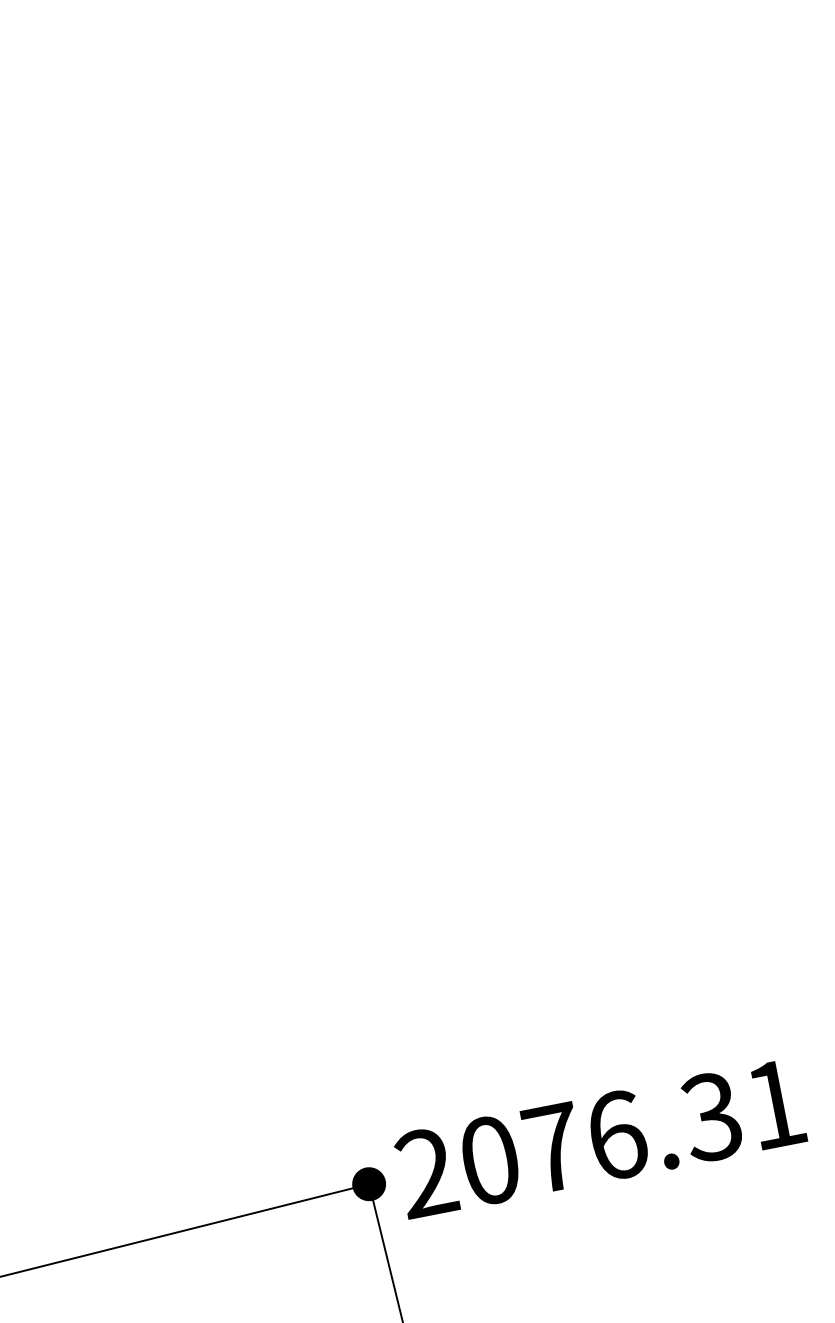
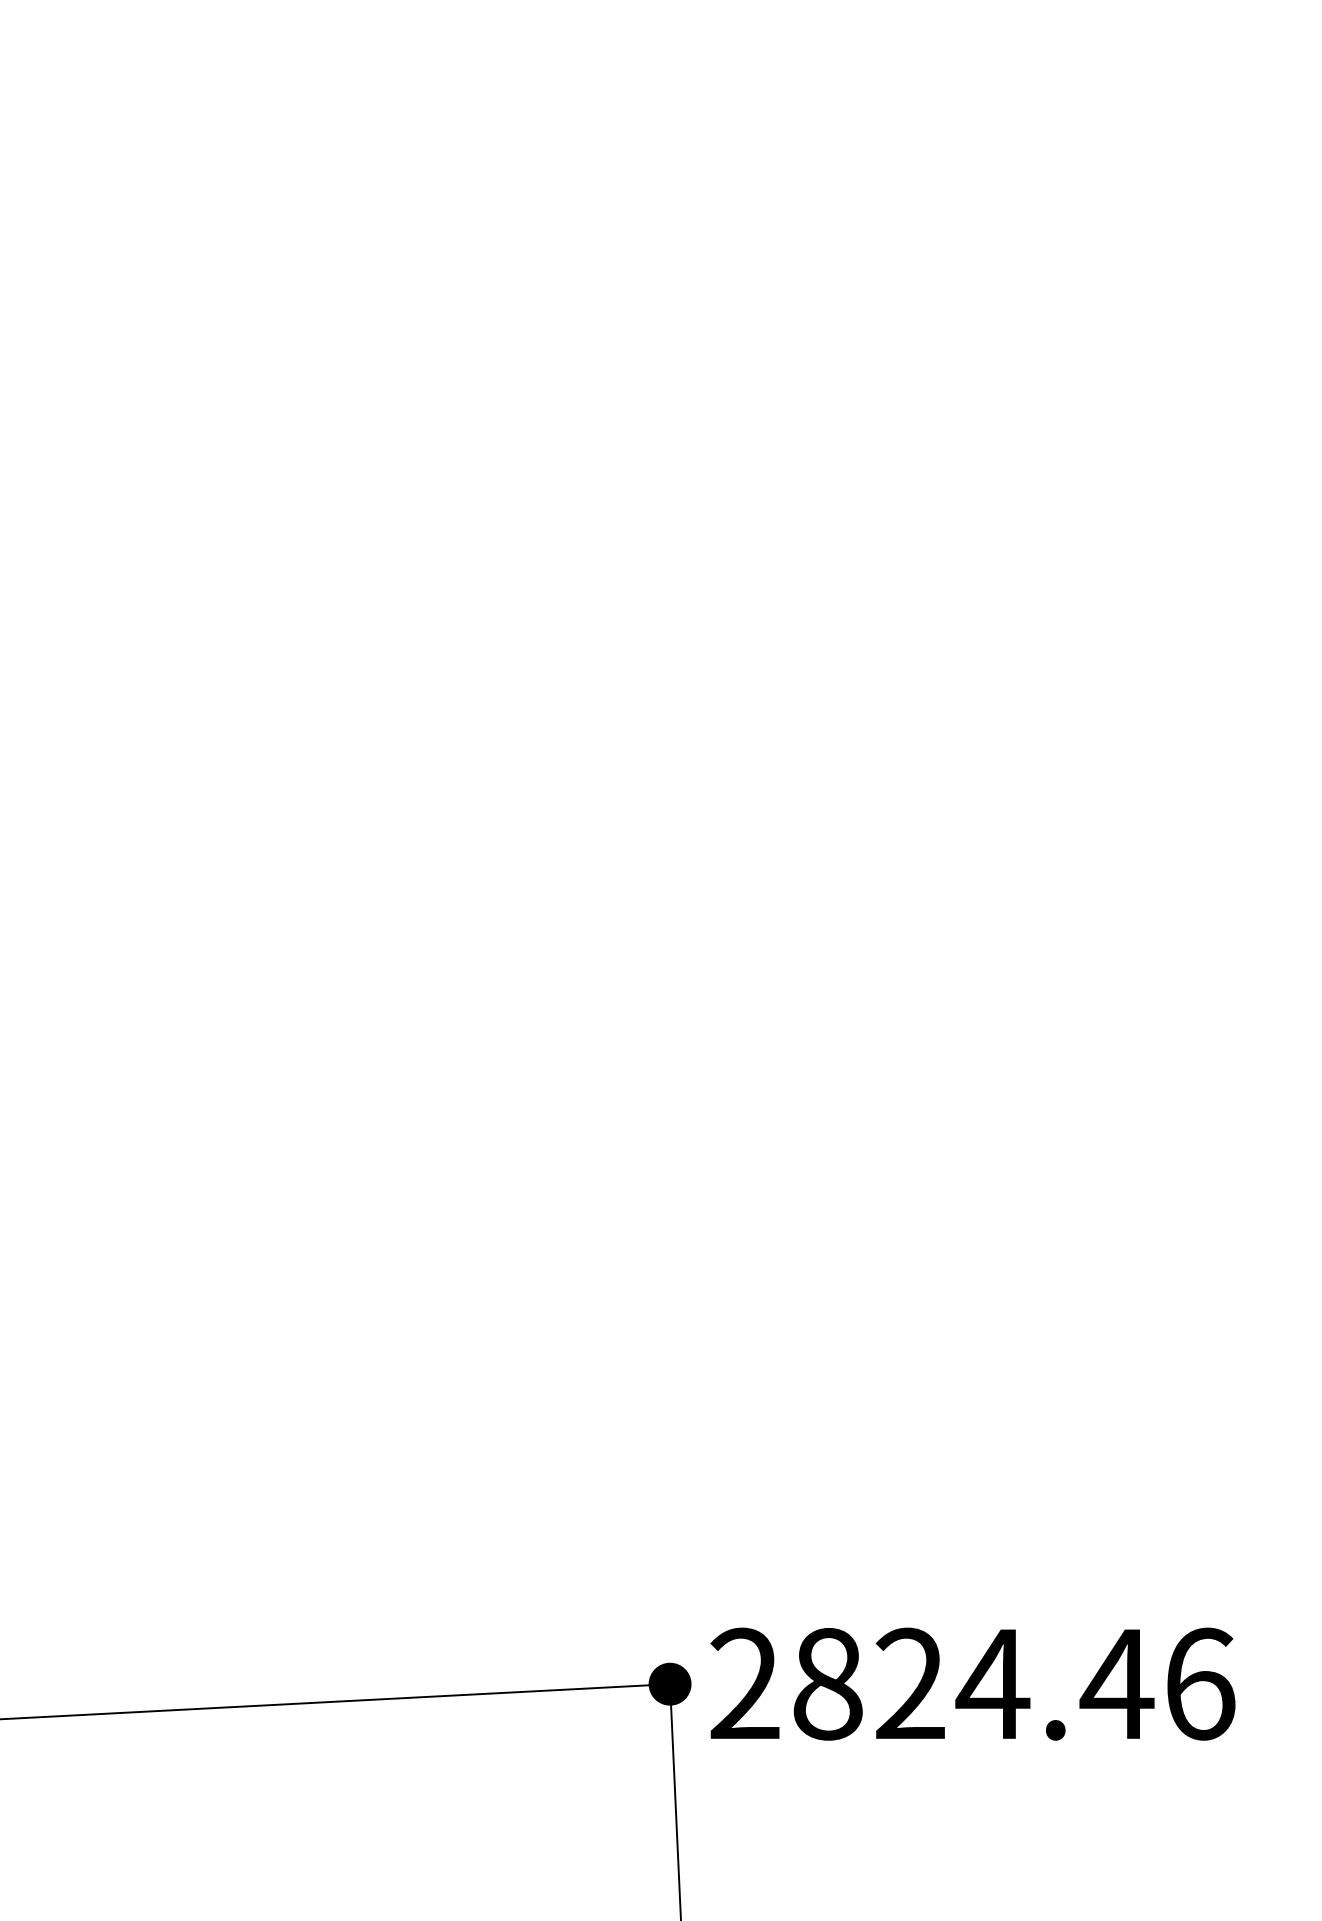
text: (633, 1131) -> (1014, 1683), 2076.31 -> 2824.46

